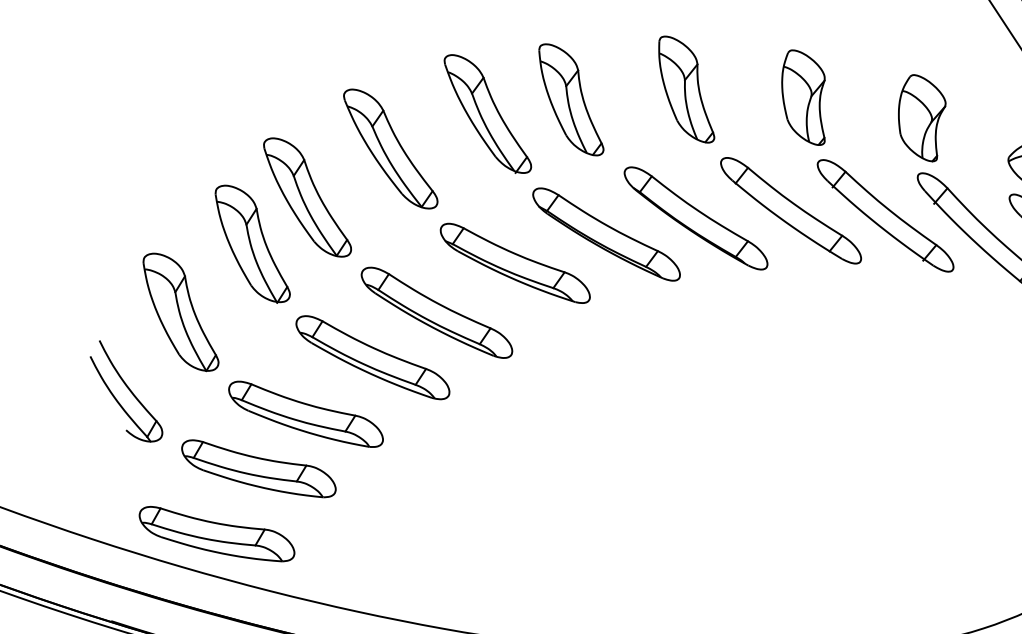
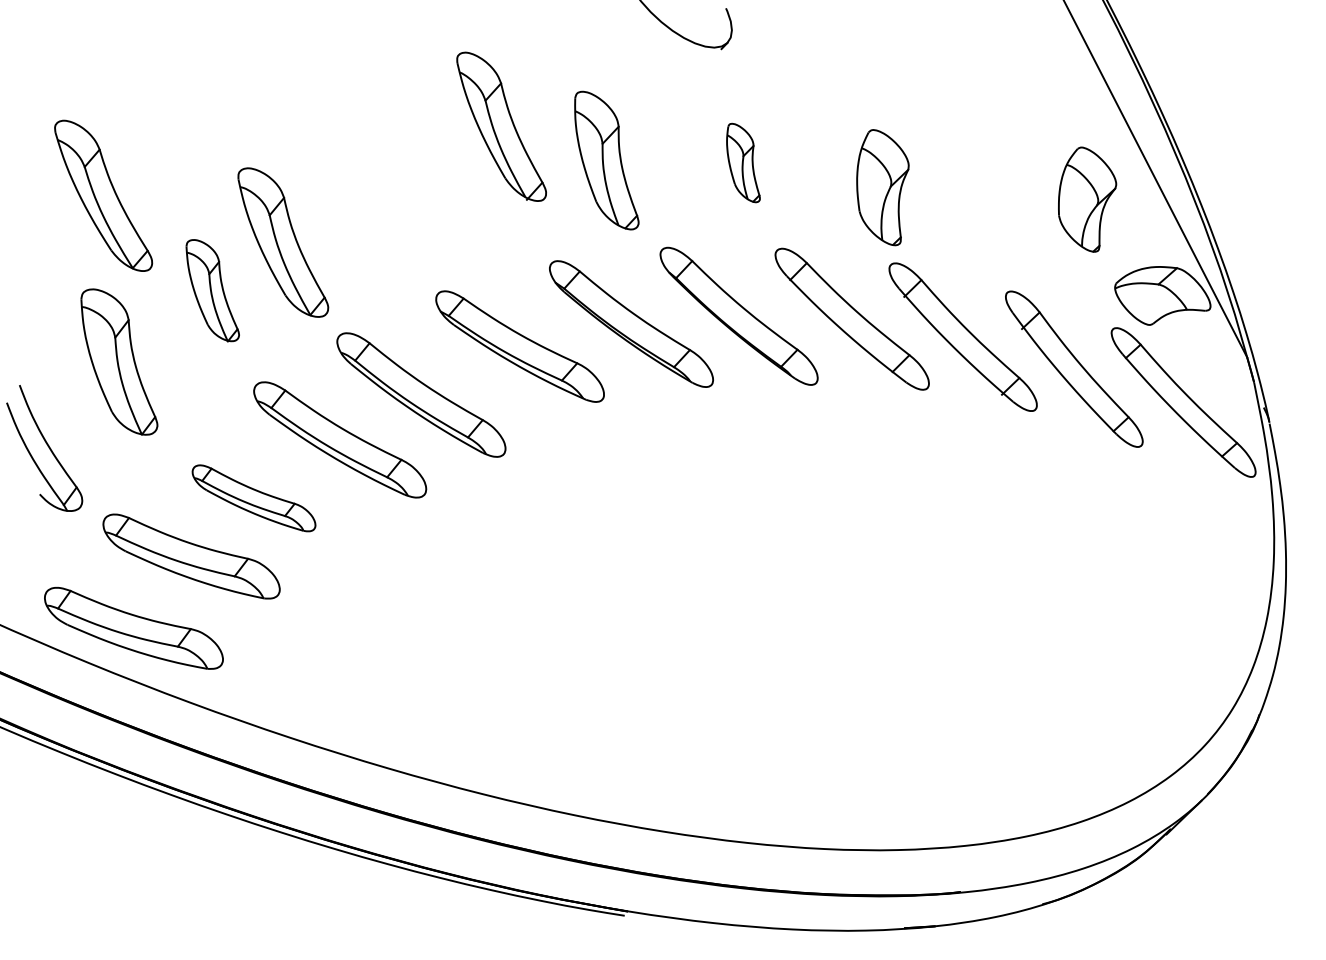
part: (685, 89) -> (743, 162), size x0.6
part: (487, 113) -> (501, 126), moved
part: (922, 118) -> (1087, 199), moved
part: (390, 148) -> (103, 195), moved
part: (252, 243) -> (212, 290), size x0.7
part: (305, 414) -> (253, 498), size x0.7

